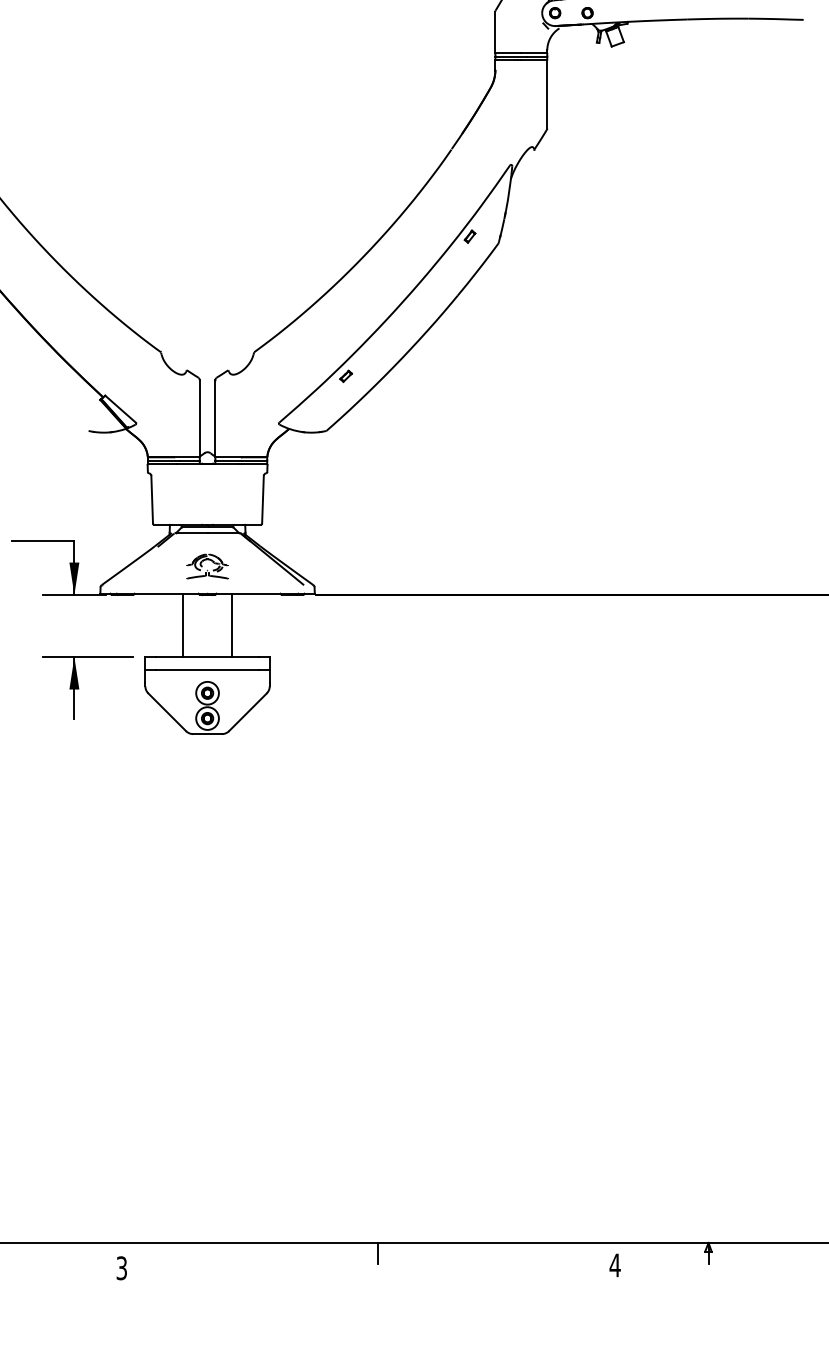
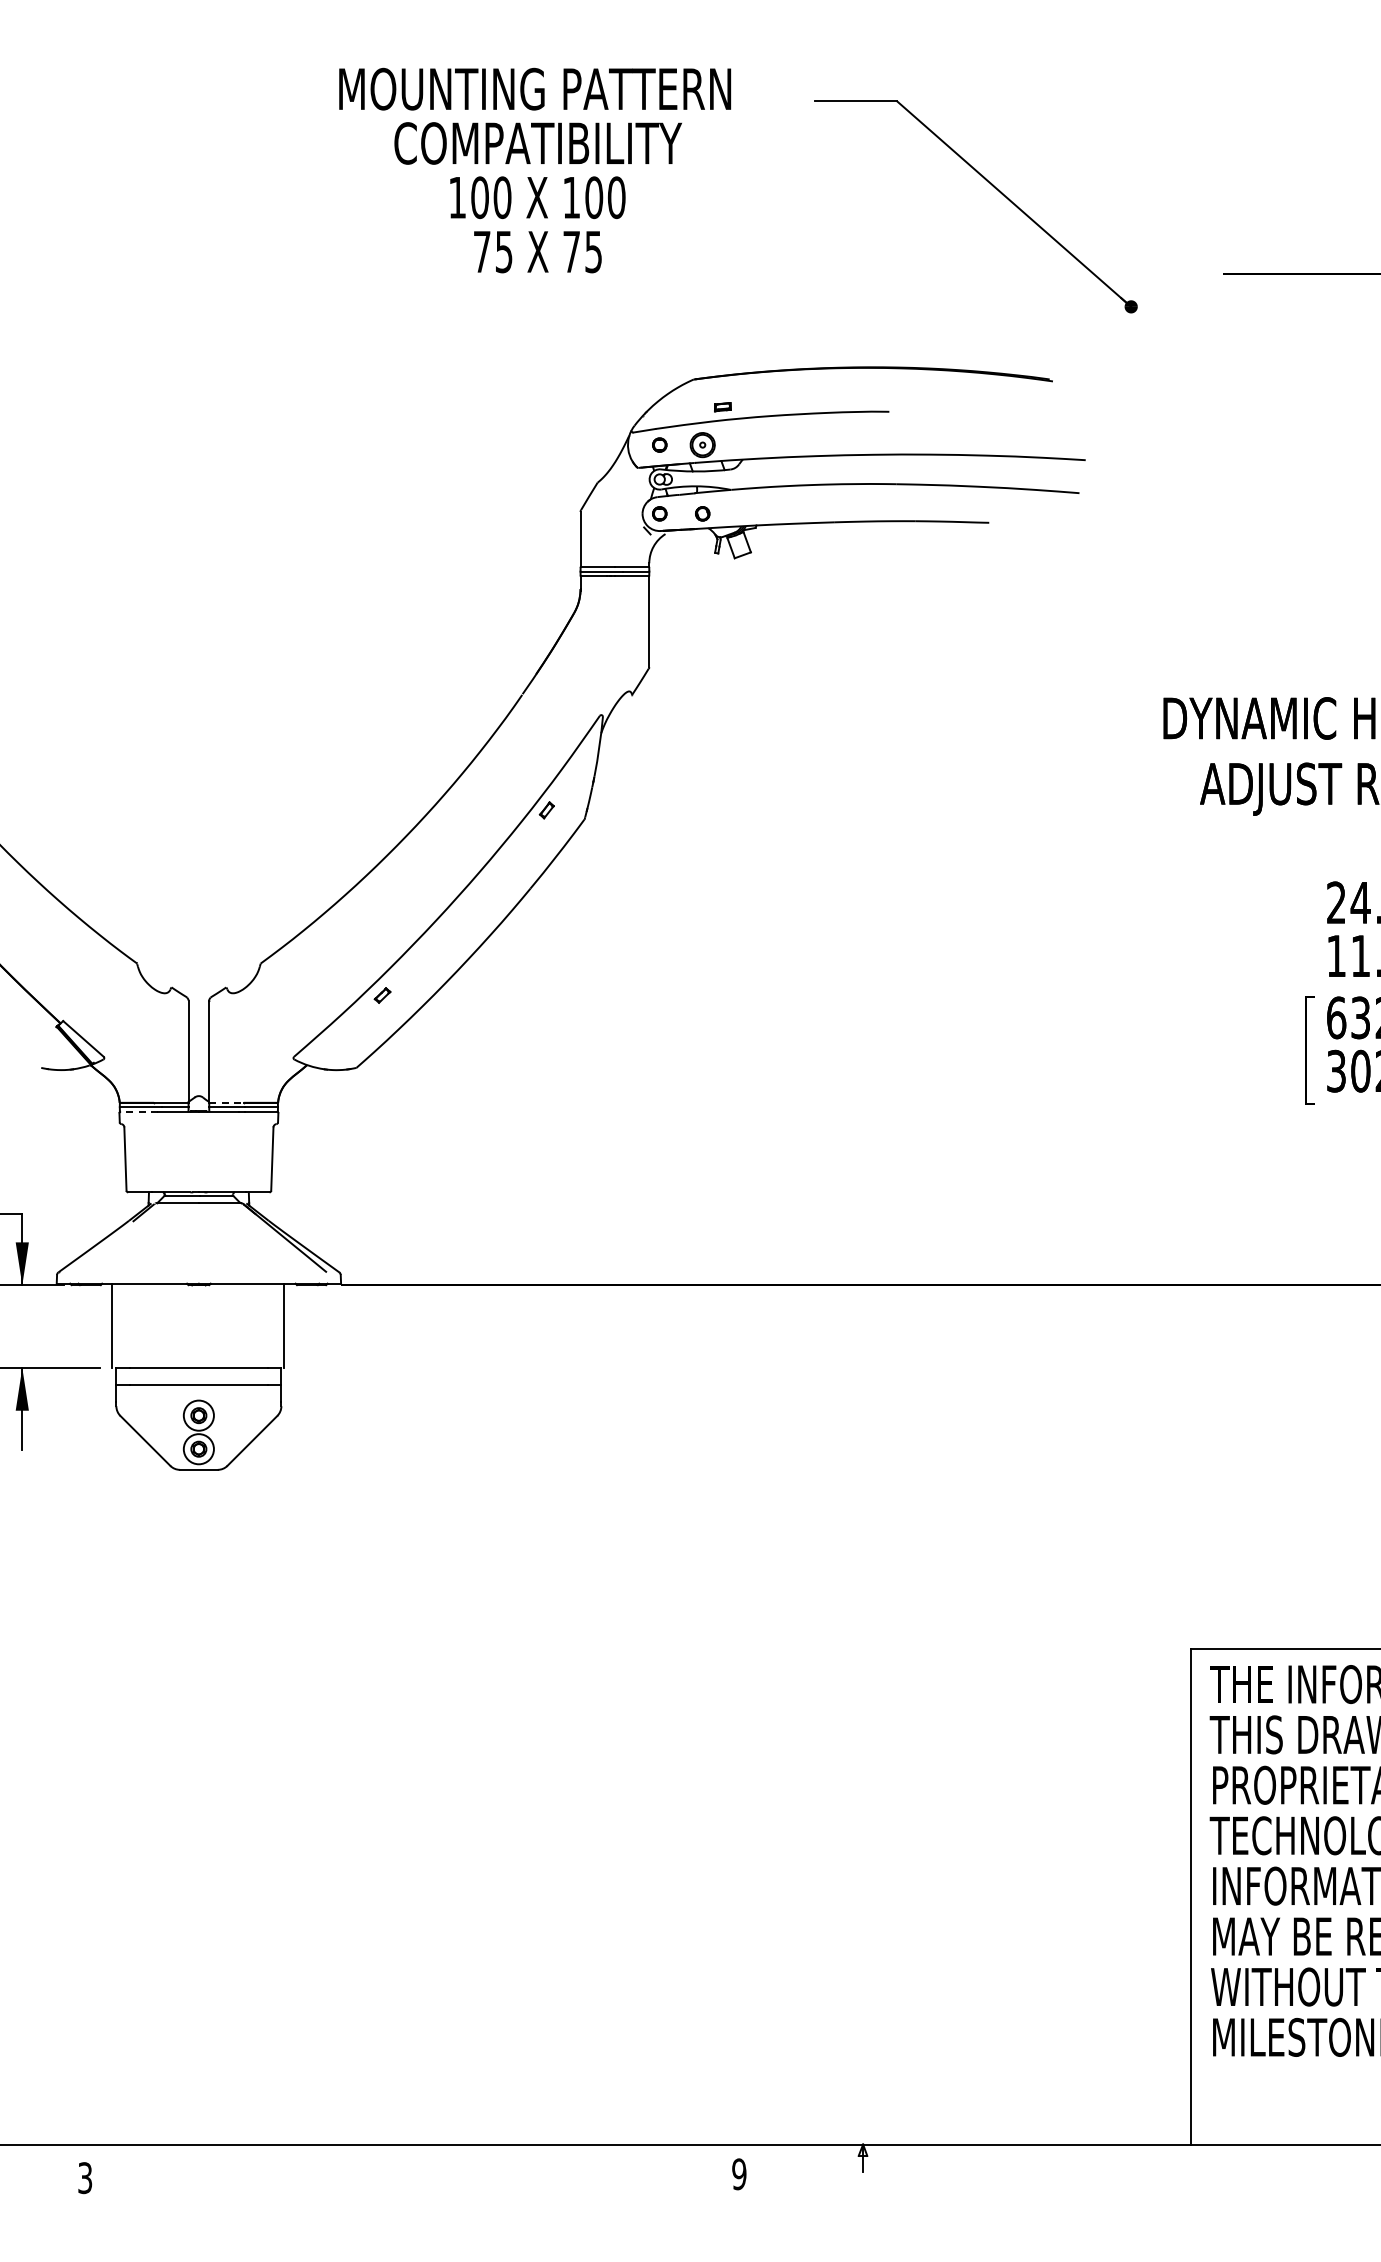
line: (228, 457) -> (226, 1102), solid -> dashed
line: (162, 463) -> (139, 1111), solid -> dashed
part: (207, 566) -> (198, 1247), removed
line: (183, 625) -> (112, 1325), moved
line: (232, 625) -> (283, 1325), moved
line: (378, 1253) -> (425, 2158), removed
text: (614, 1265) -> (738, 2174), 4 -> 9

